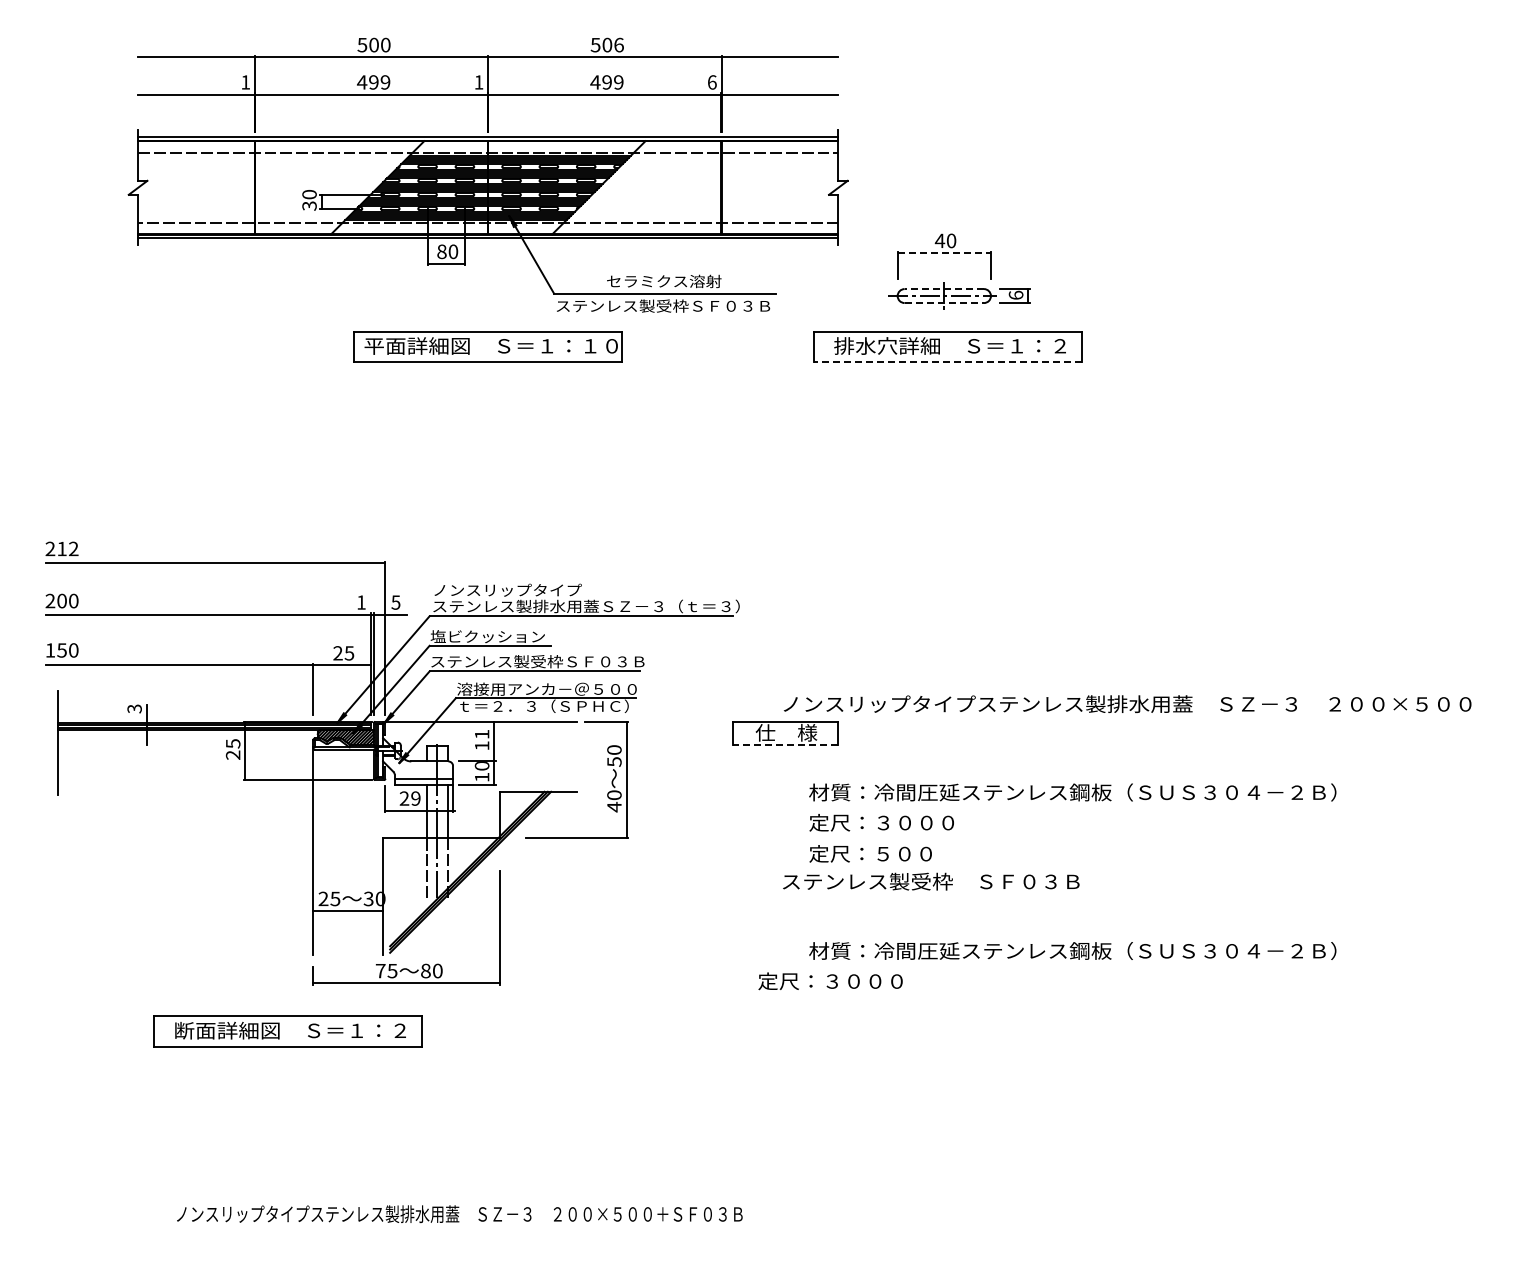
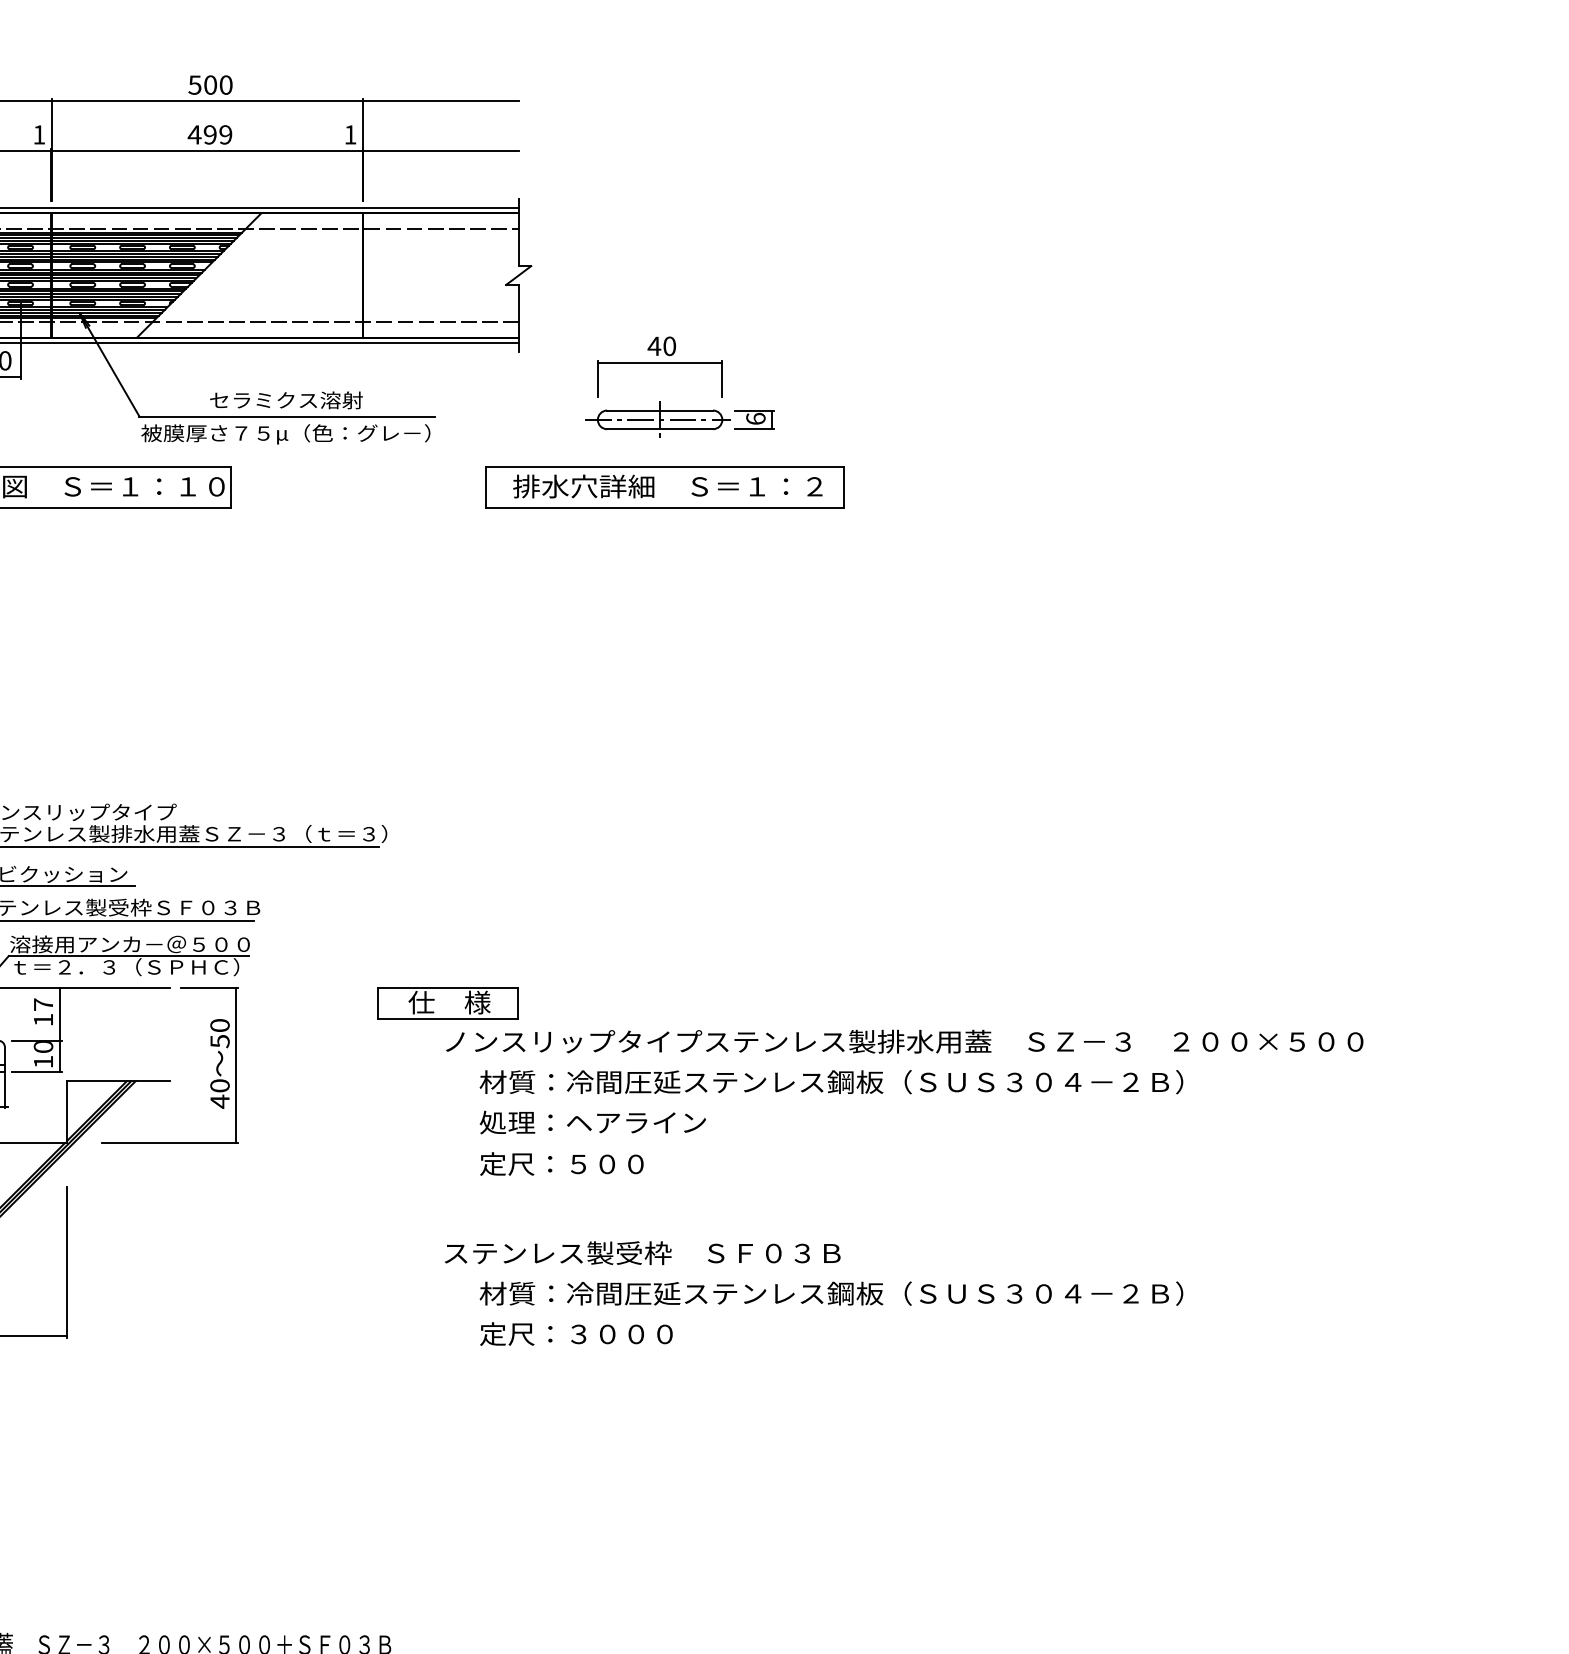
text: (618, 44) -> (225, 84), 506 -> 500
text: (712, 82) -> (350, 134), 6 -> 1
line: (944, 253) -> (660, 363), dashed -> solid
line: (944, 289) -> (660, 411), dashed -> solid
line: (944, 303) -> (660, 429), dashed -> solid
text: (663, 306) -> (285, 433), ステンレス製受枠ＳＦ０３Ｂ -> 被膜厚さ７５μ（色：グレ－）
line: (947, 361) -> (664, 507), dashed -> solid
text: (1127, 703) -> (904, 1040), moved
text: (482, 734) -> (44, 1004), 11 -> 17
line: (784, 745) -> (446, 1019), dashed -> solid
text: (893, 822) -> (592, 1122), 定尺：３０００ -> 処理：ヘアライン
text: (931, 881) -> (643, 1252), moved
text: (830, 981) -> (576, 1334), moved

